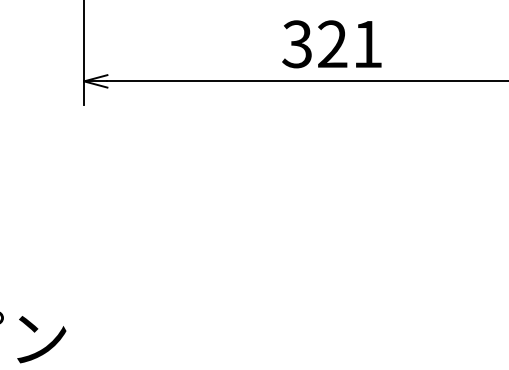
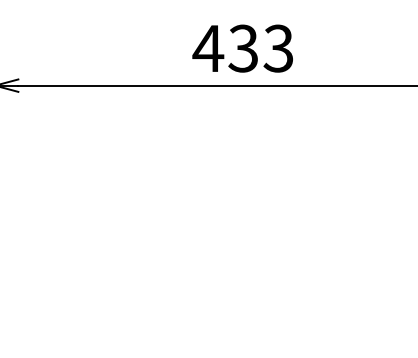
text: (331, 44) -> (242, 48), 321 -> 433

